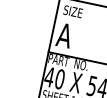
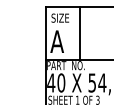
line: (90, 32) -> (80, 33), added

